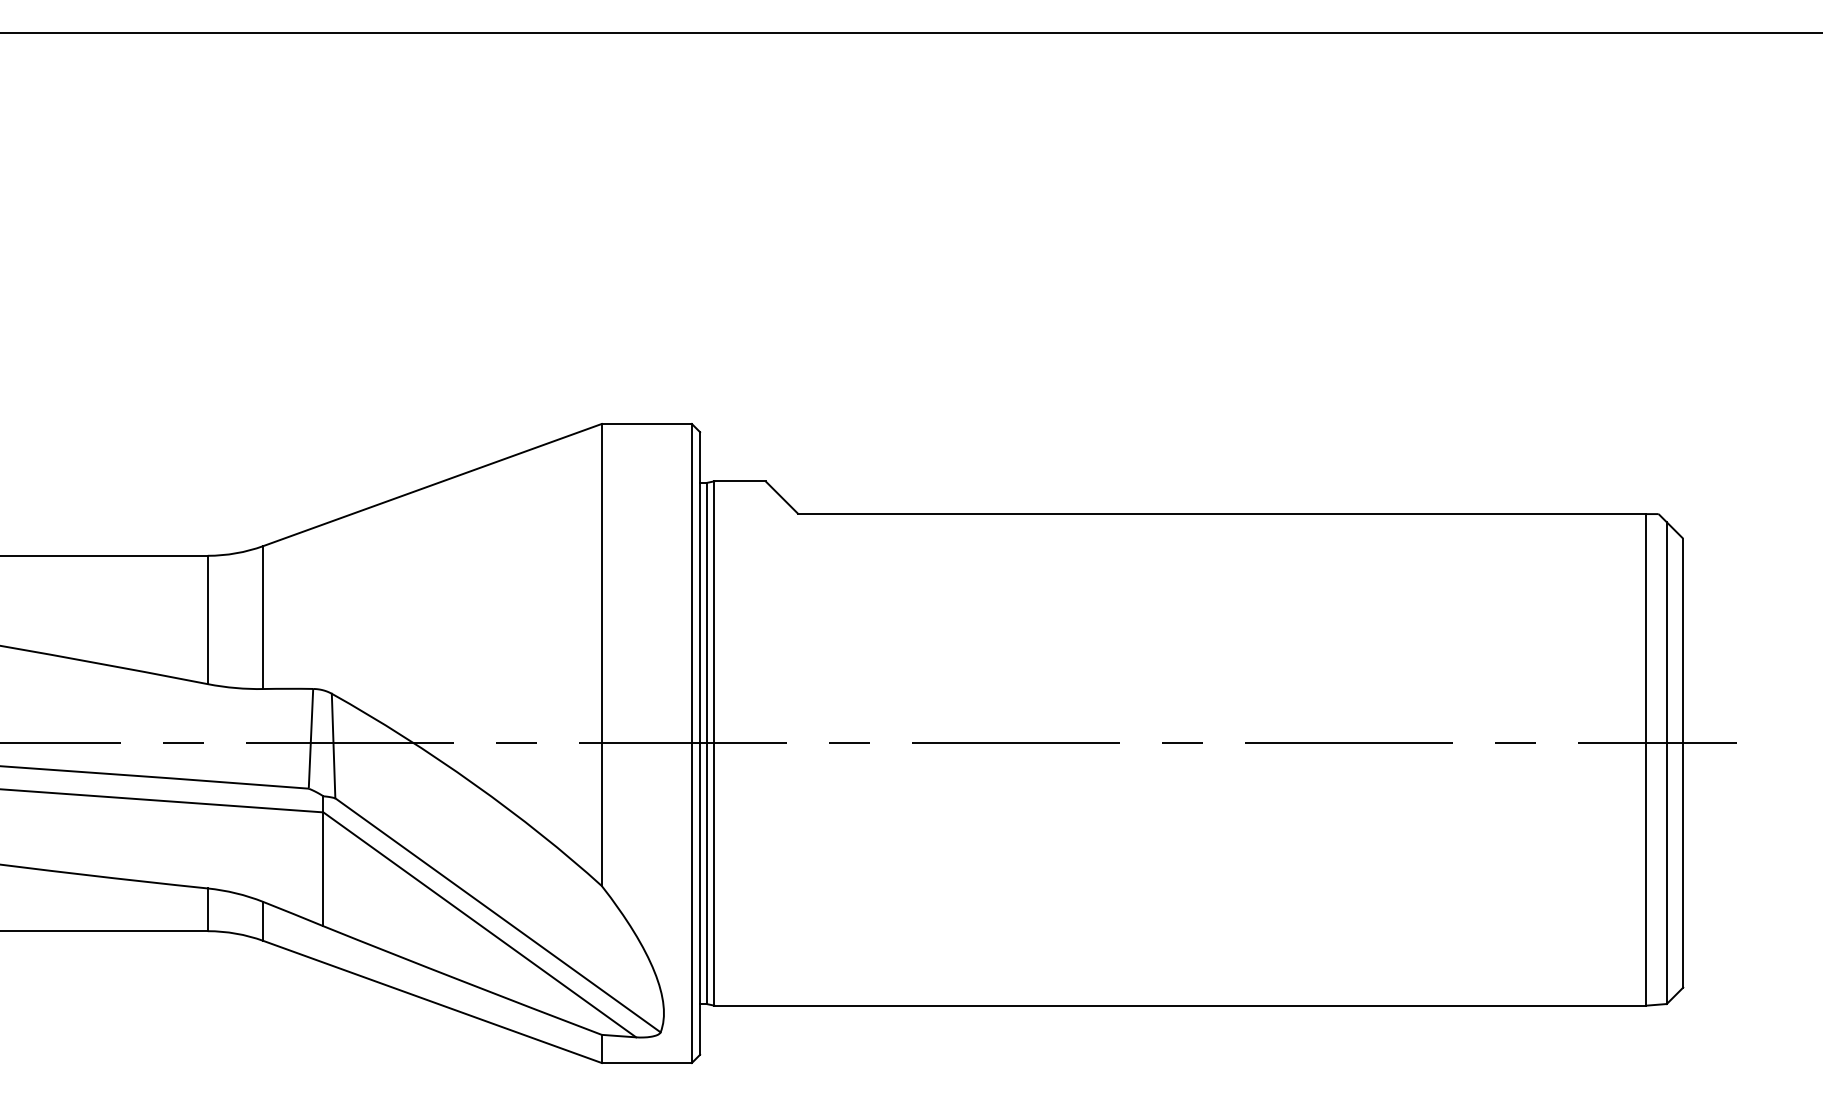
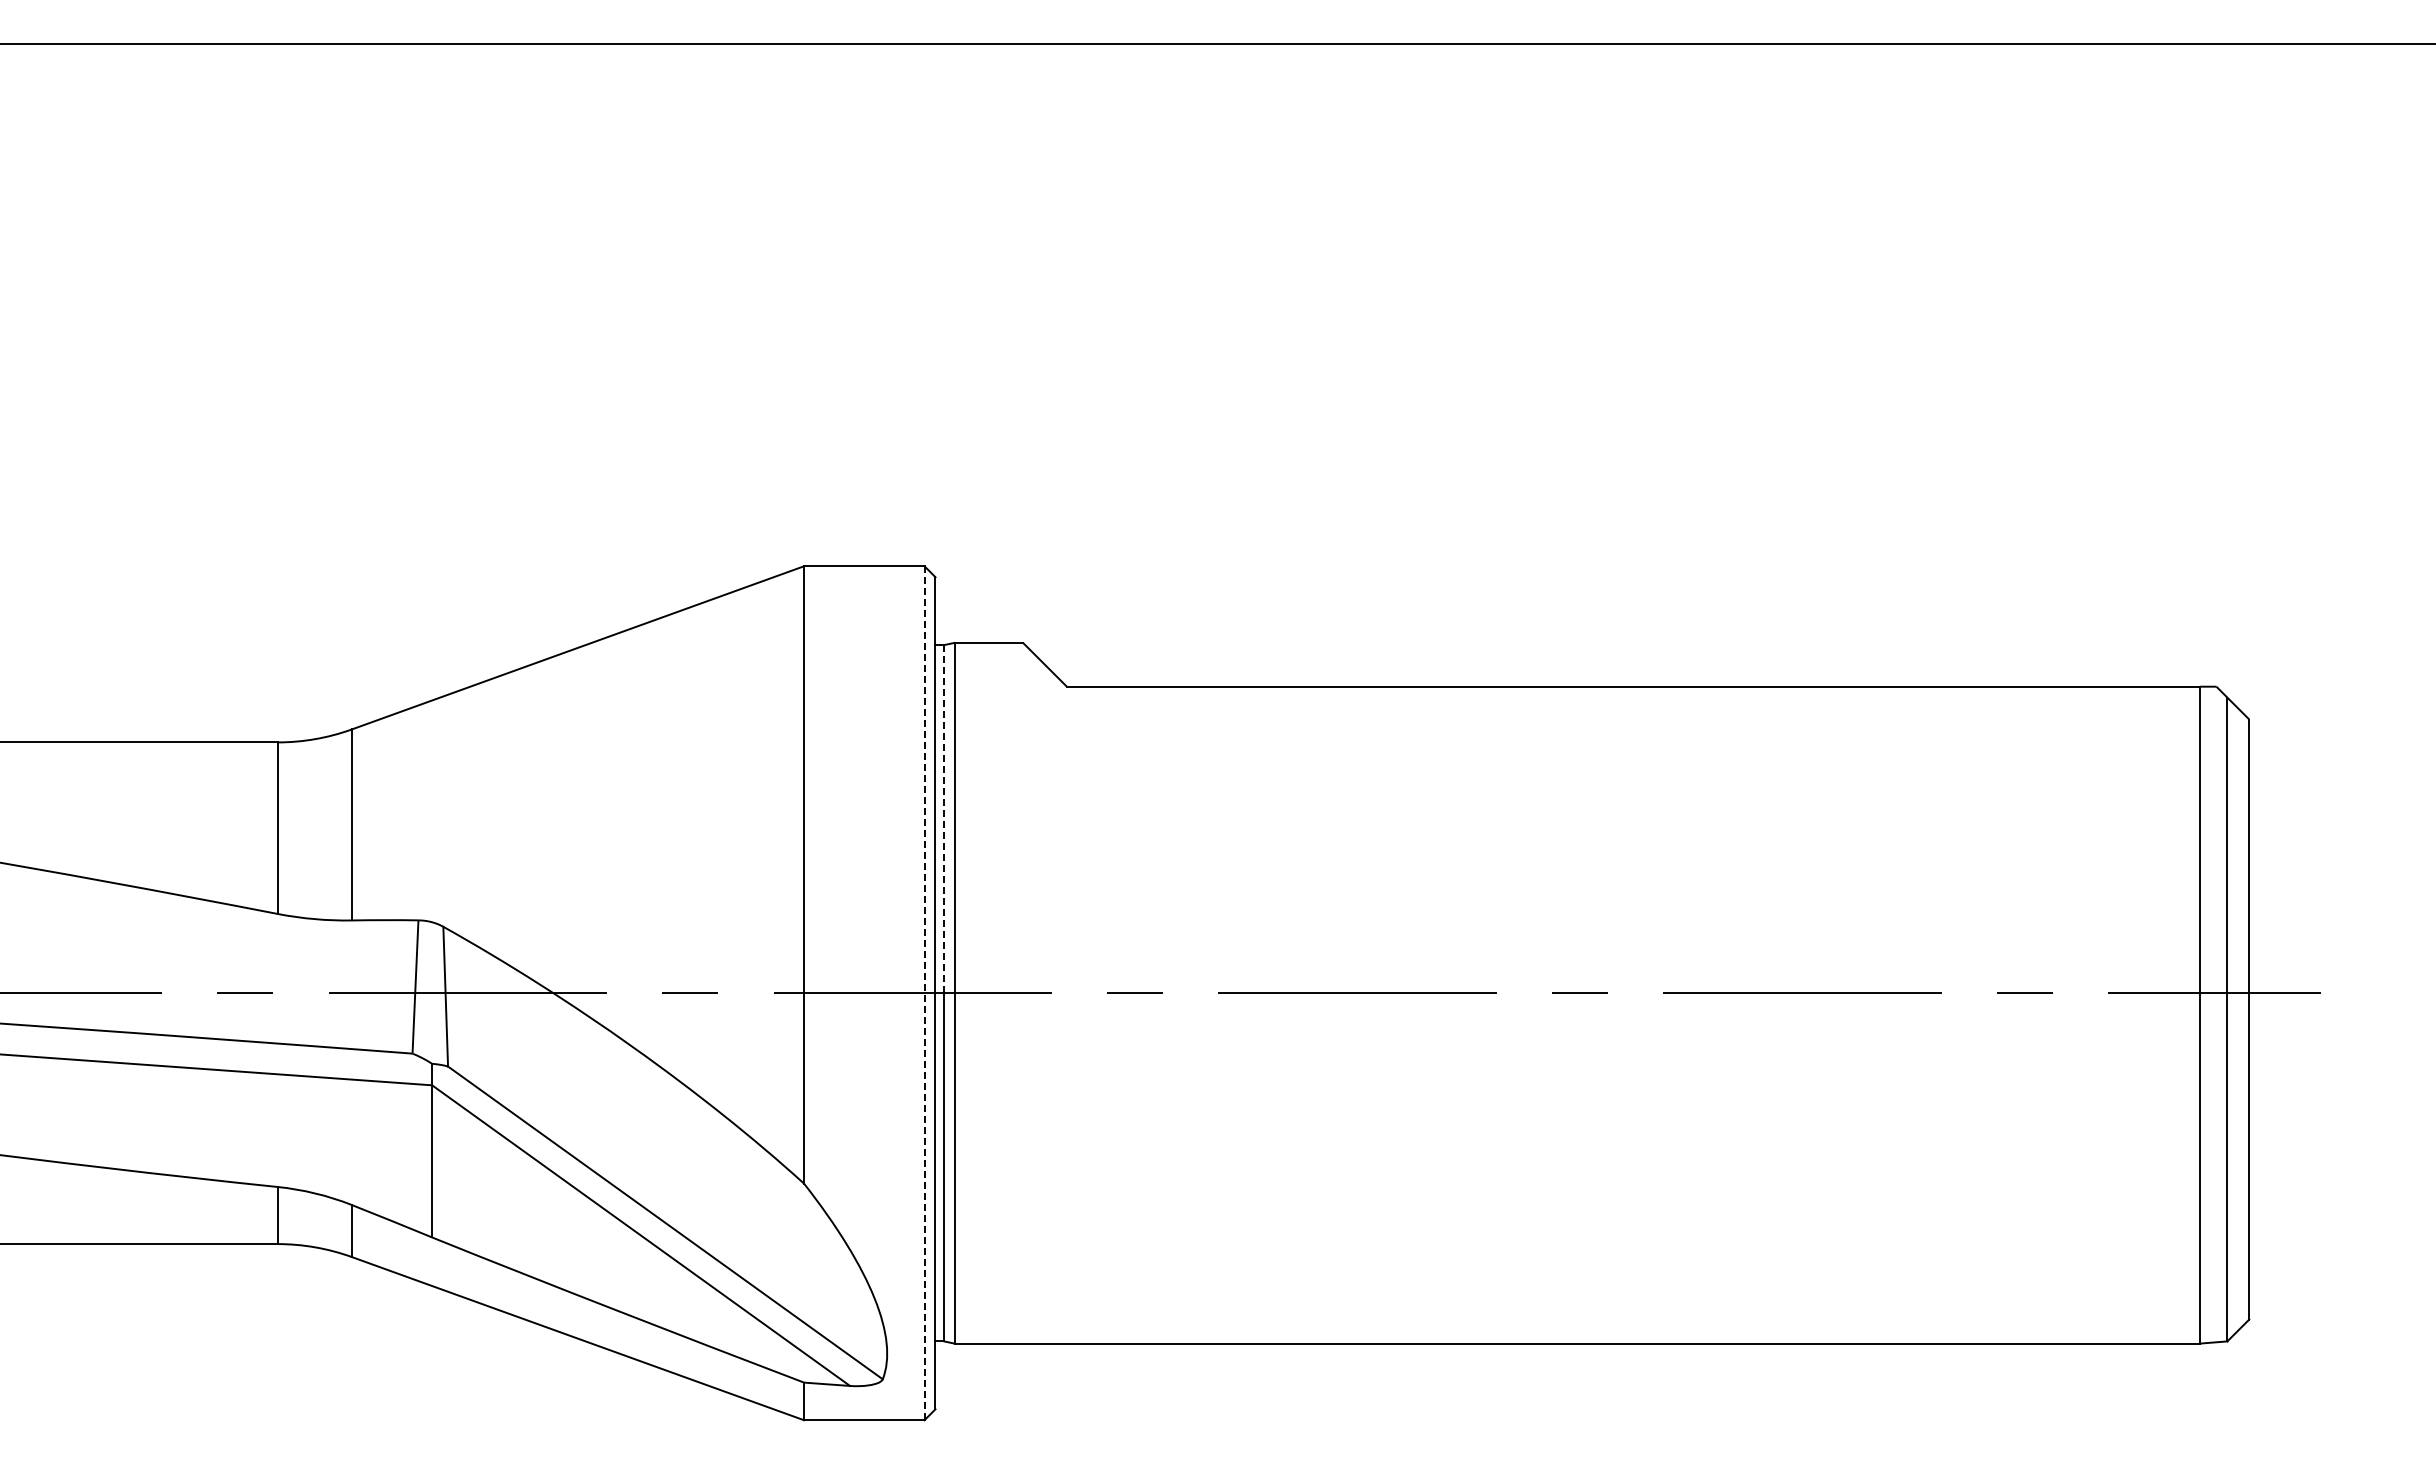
line: (706, 613) -> (944, 819), solid -> dashed
line: (691, 743) -> (924, 993), solid -> dashed

